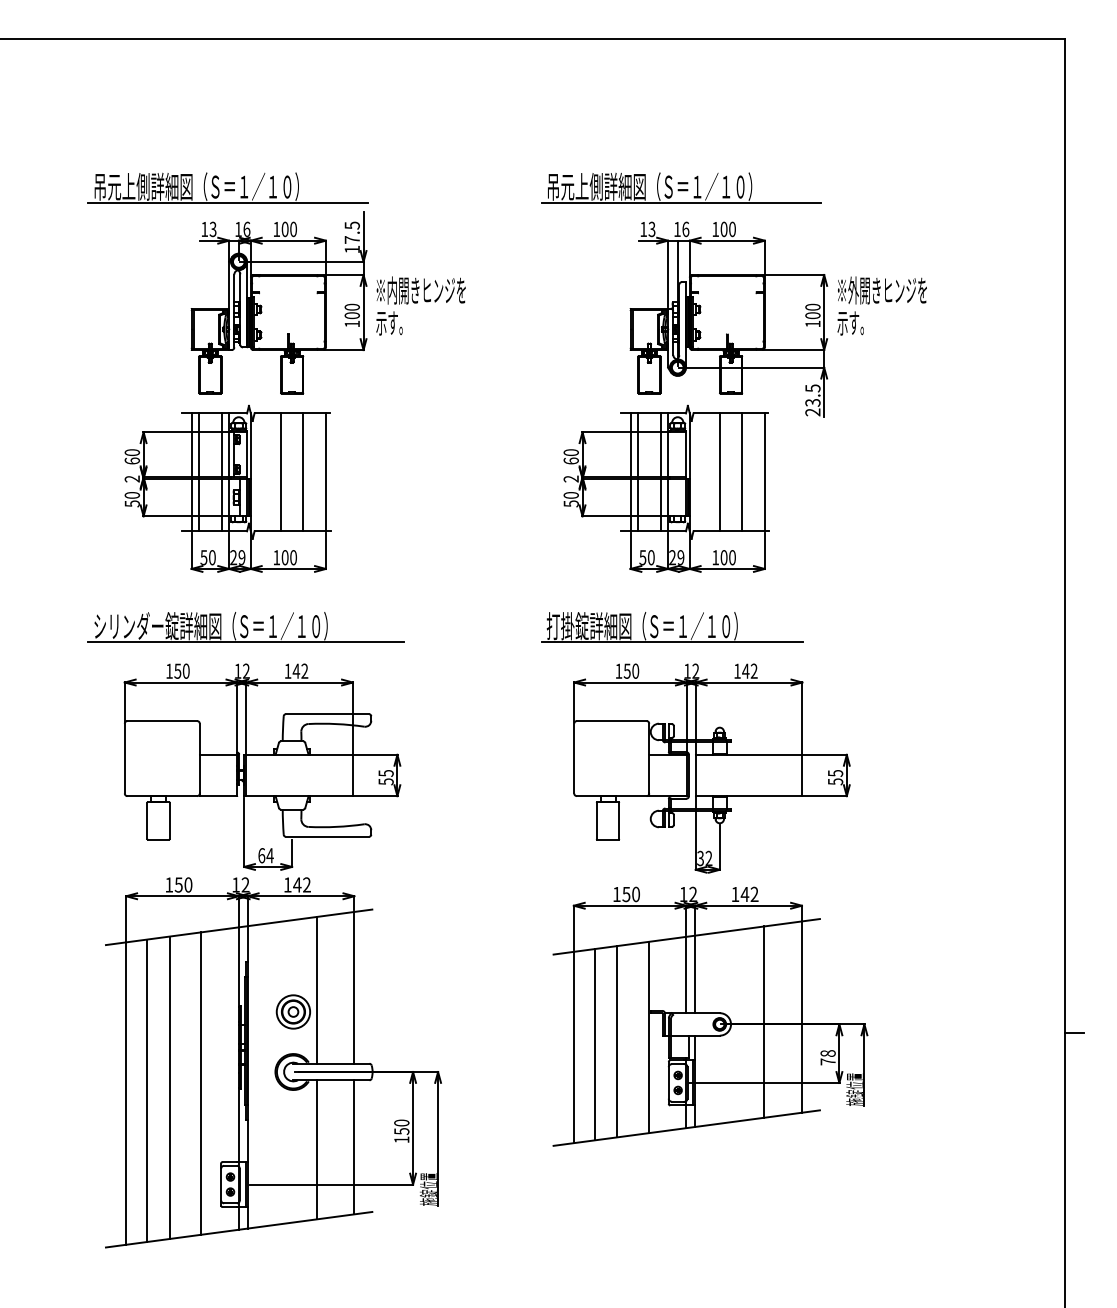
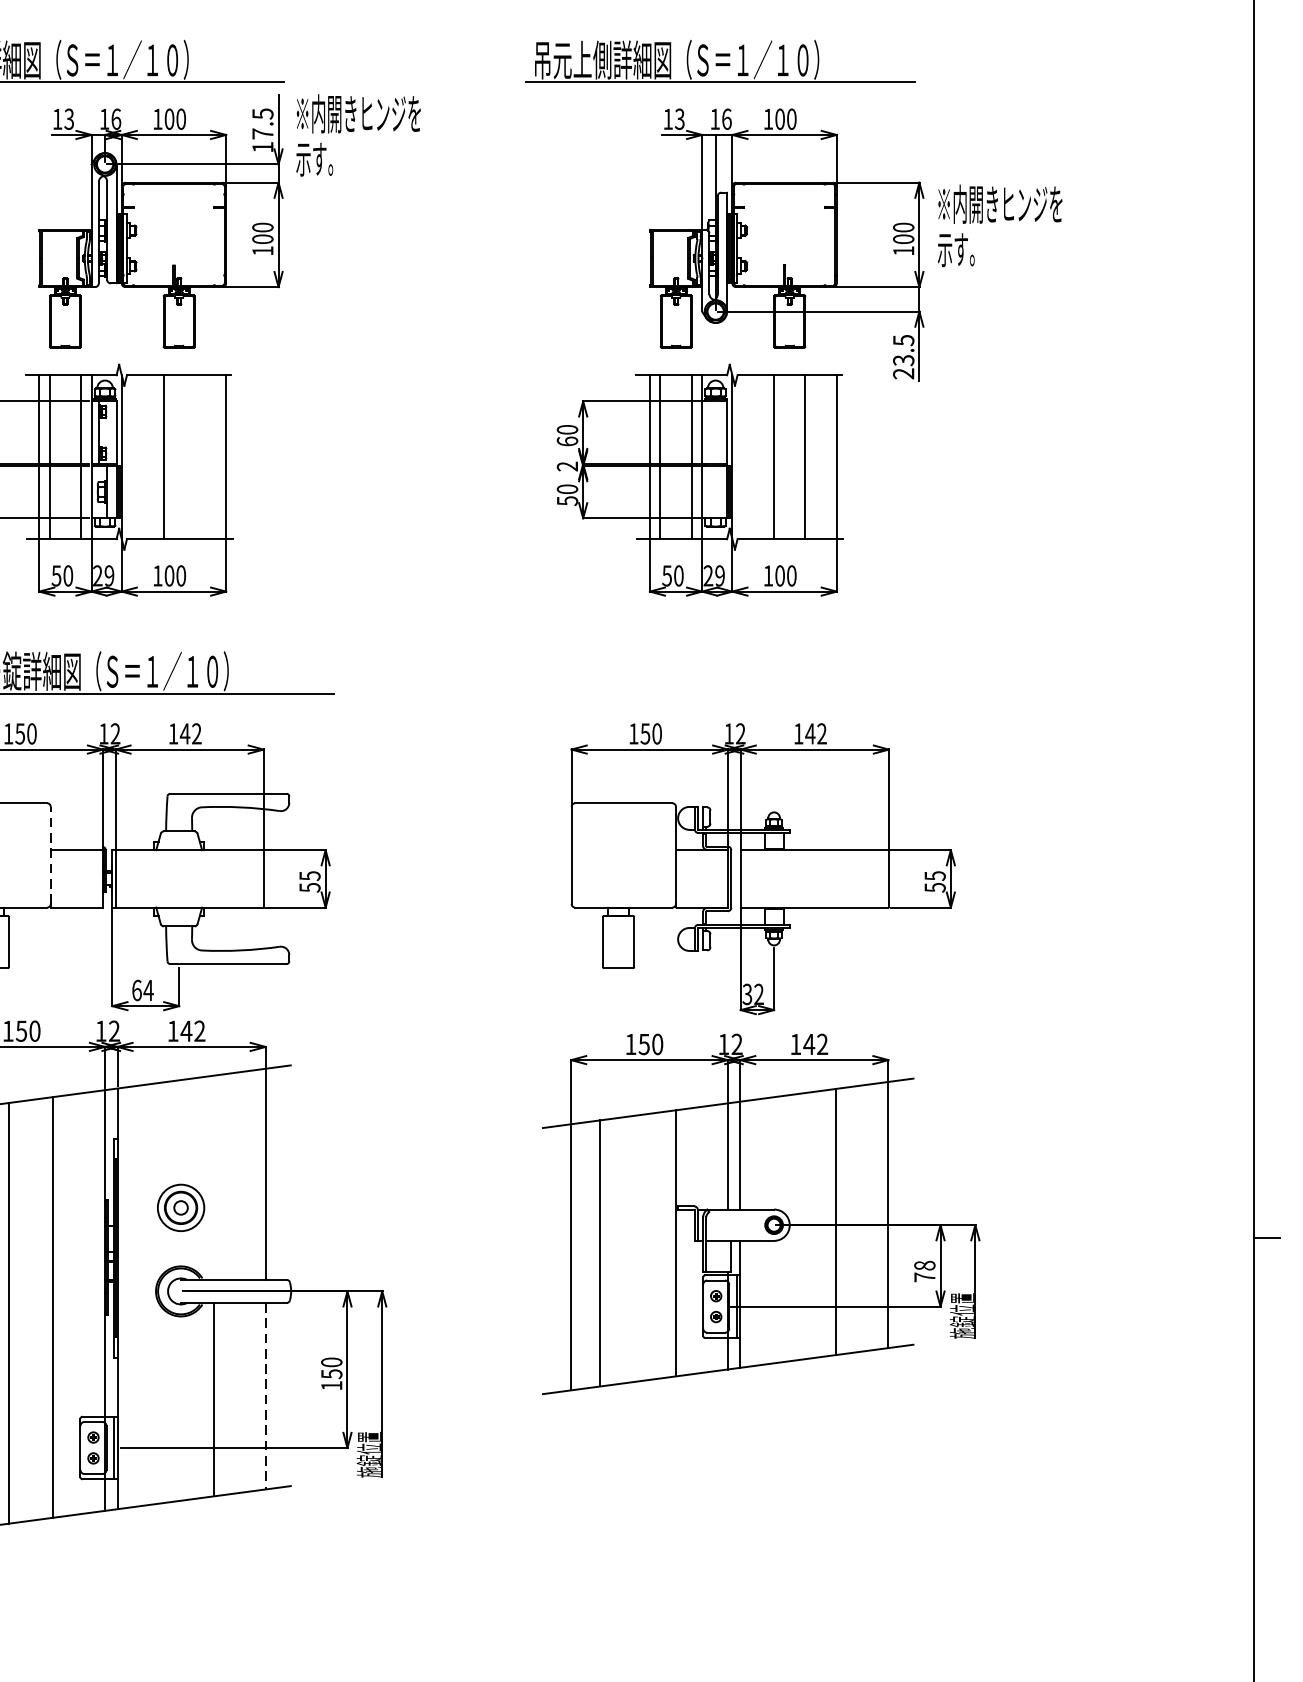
text: (853, 290) -> (960, 204), ※外開きヒンジを -> ※内開きヒンジを
text: (420, 305) -> (357, 134), moved
line: (303, 472) -> (195, 457), removed
part: (672, 627) -> (708, 673), removed
line: (199, 758) -> (50, 855), solid -> dashed
line: (316, 989) -> (213, 1176), removed
line: (617, 1041) -> (631, 1248), removed
line: (354, 1147) -> (265, 1396), solid -> dashed

